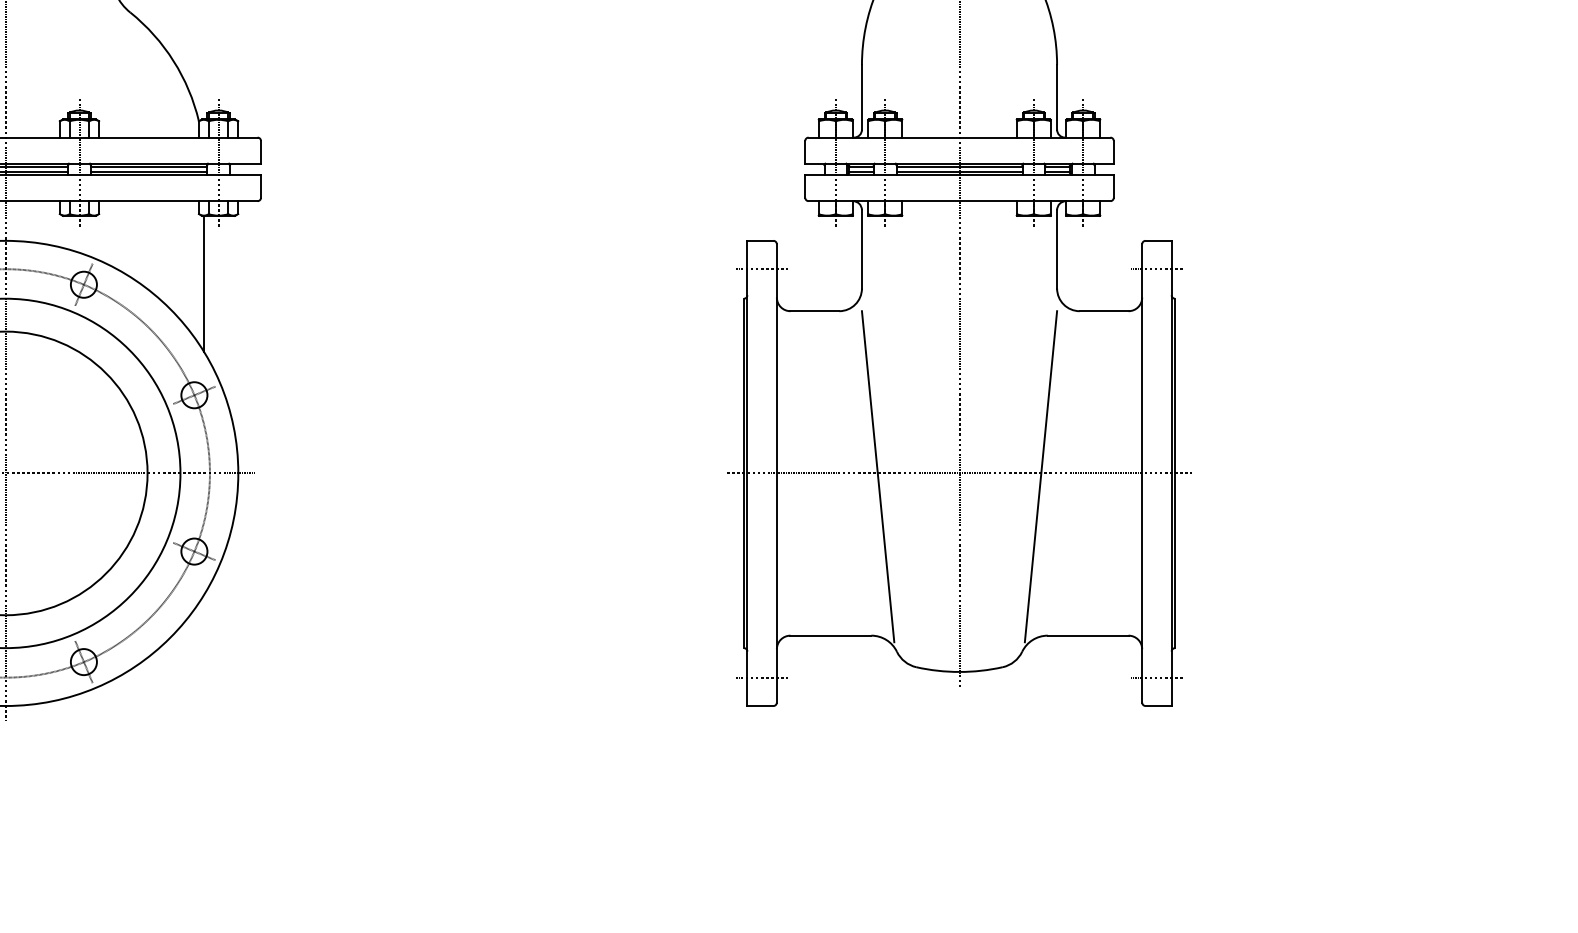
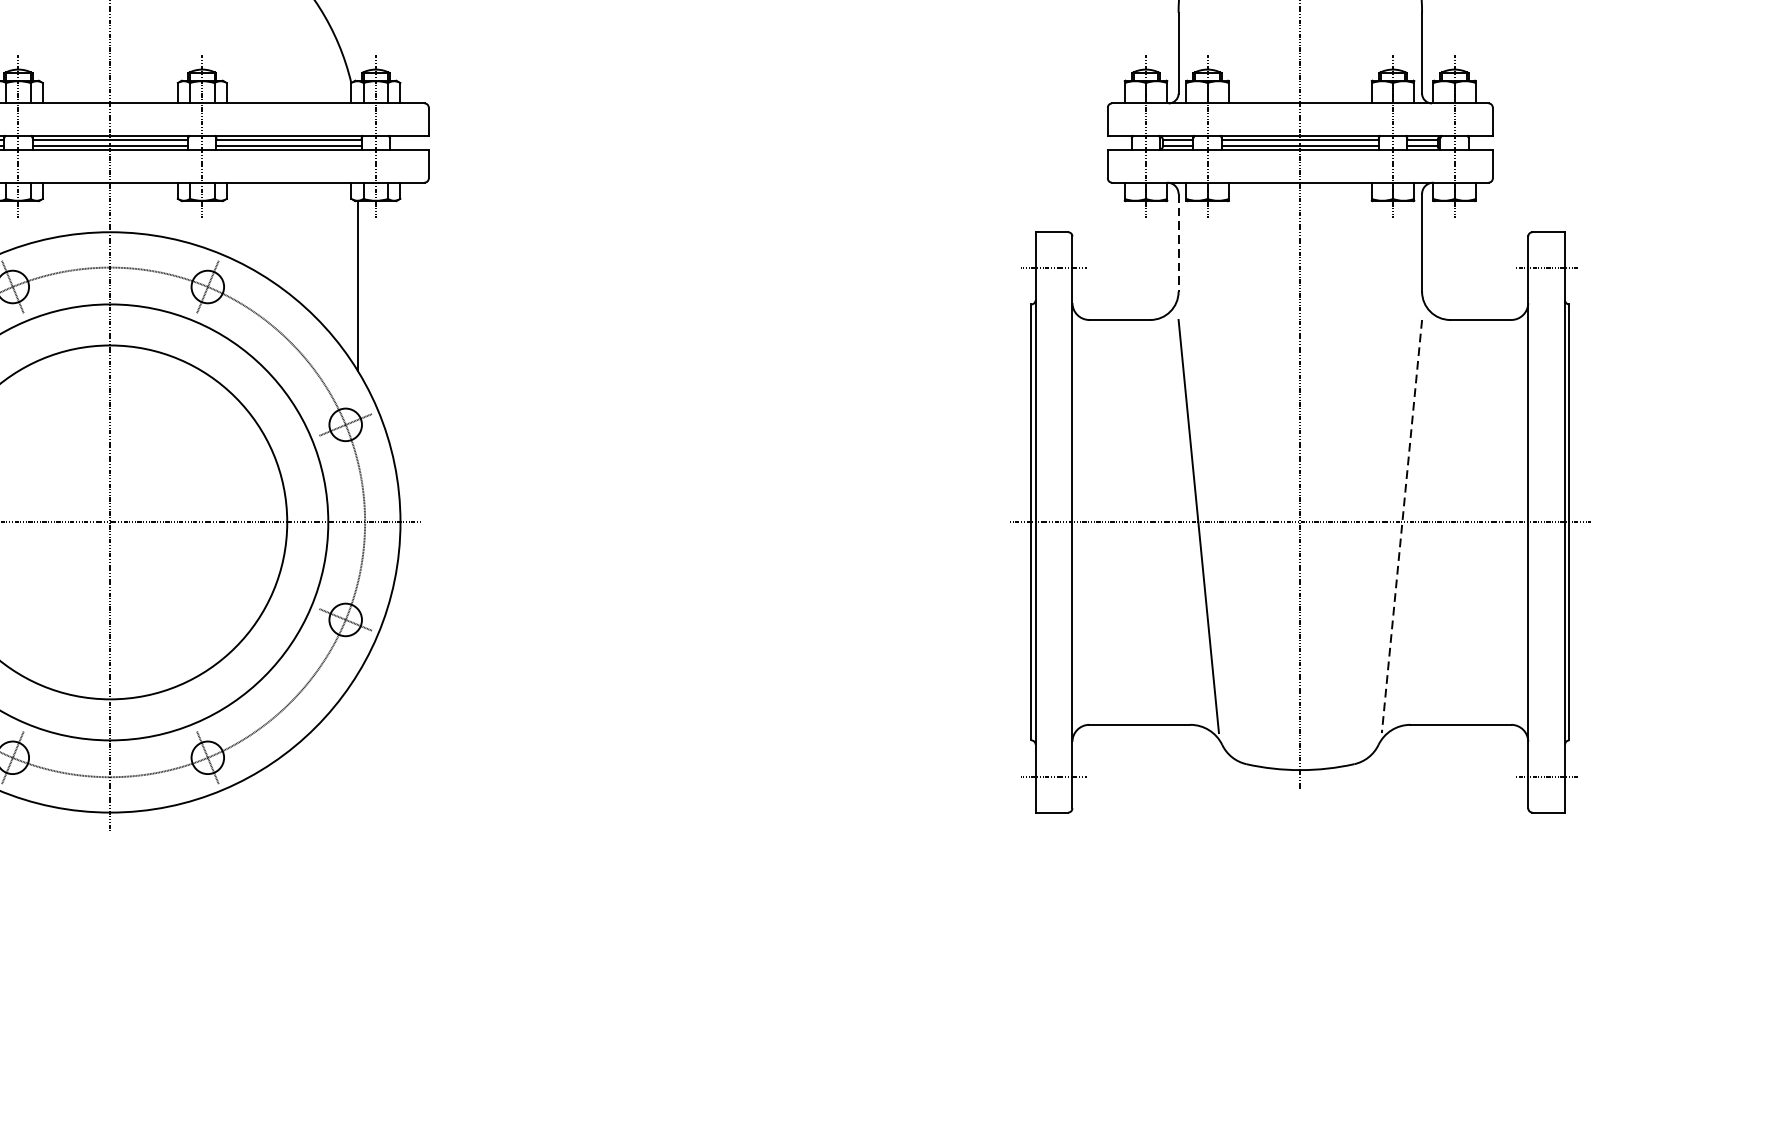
line: (861, 249) -> (1178, 243), solid -> dashed
line: (1040, 477) -> (1401, 527), solid -> dashed

